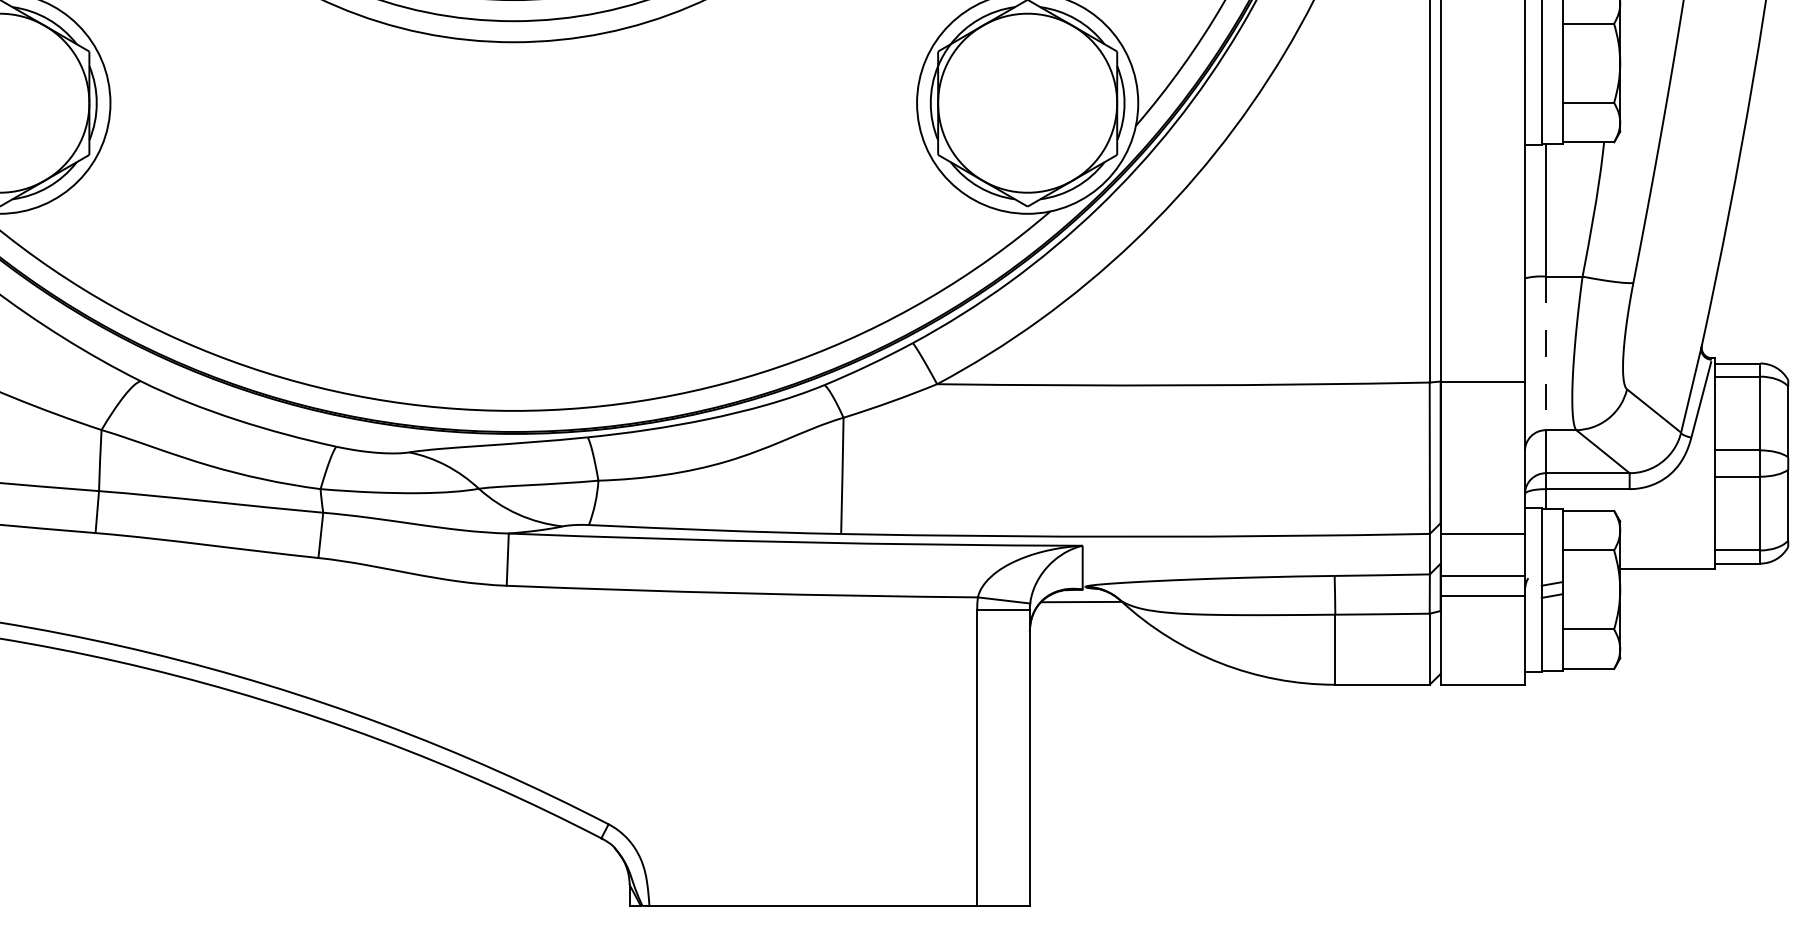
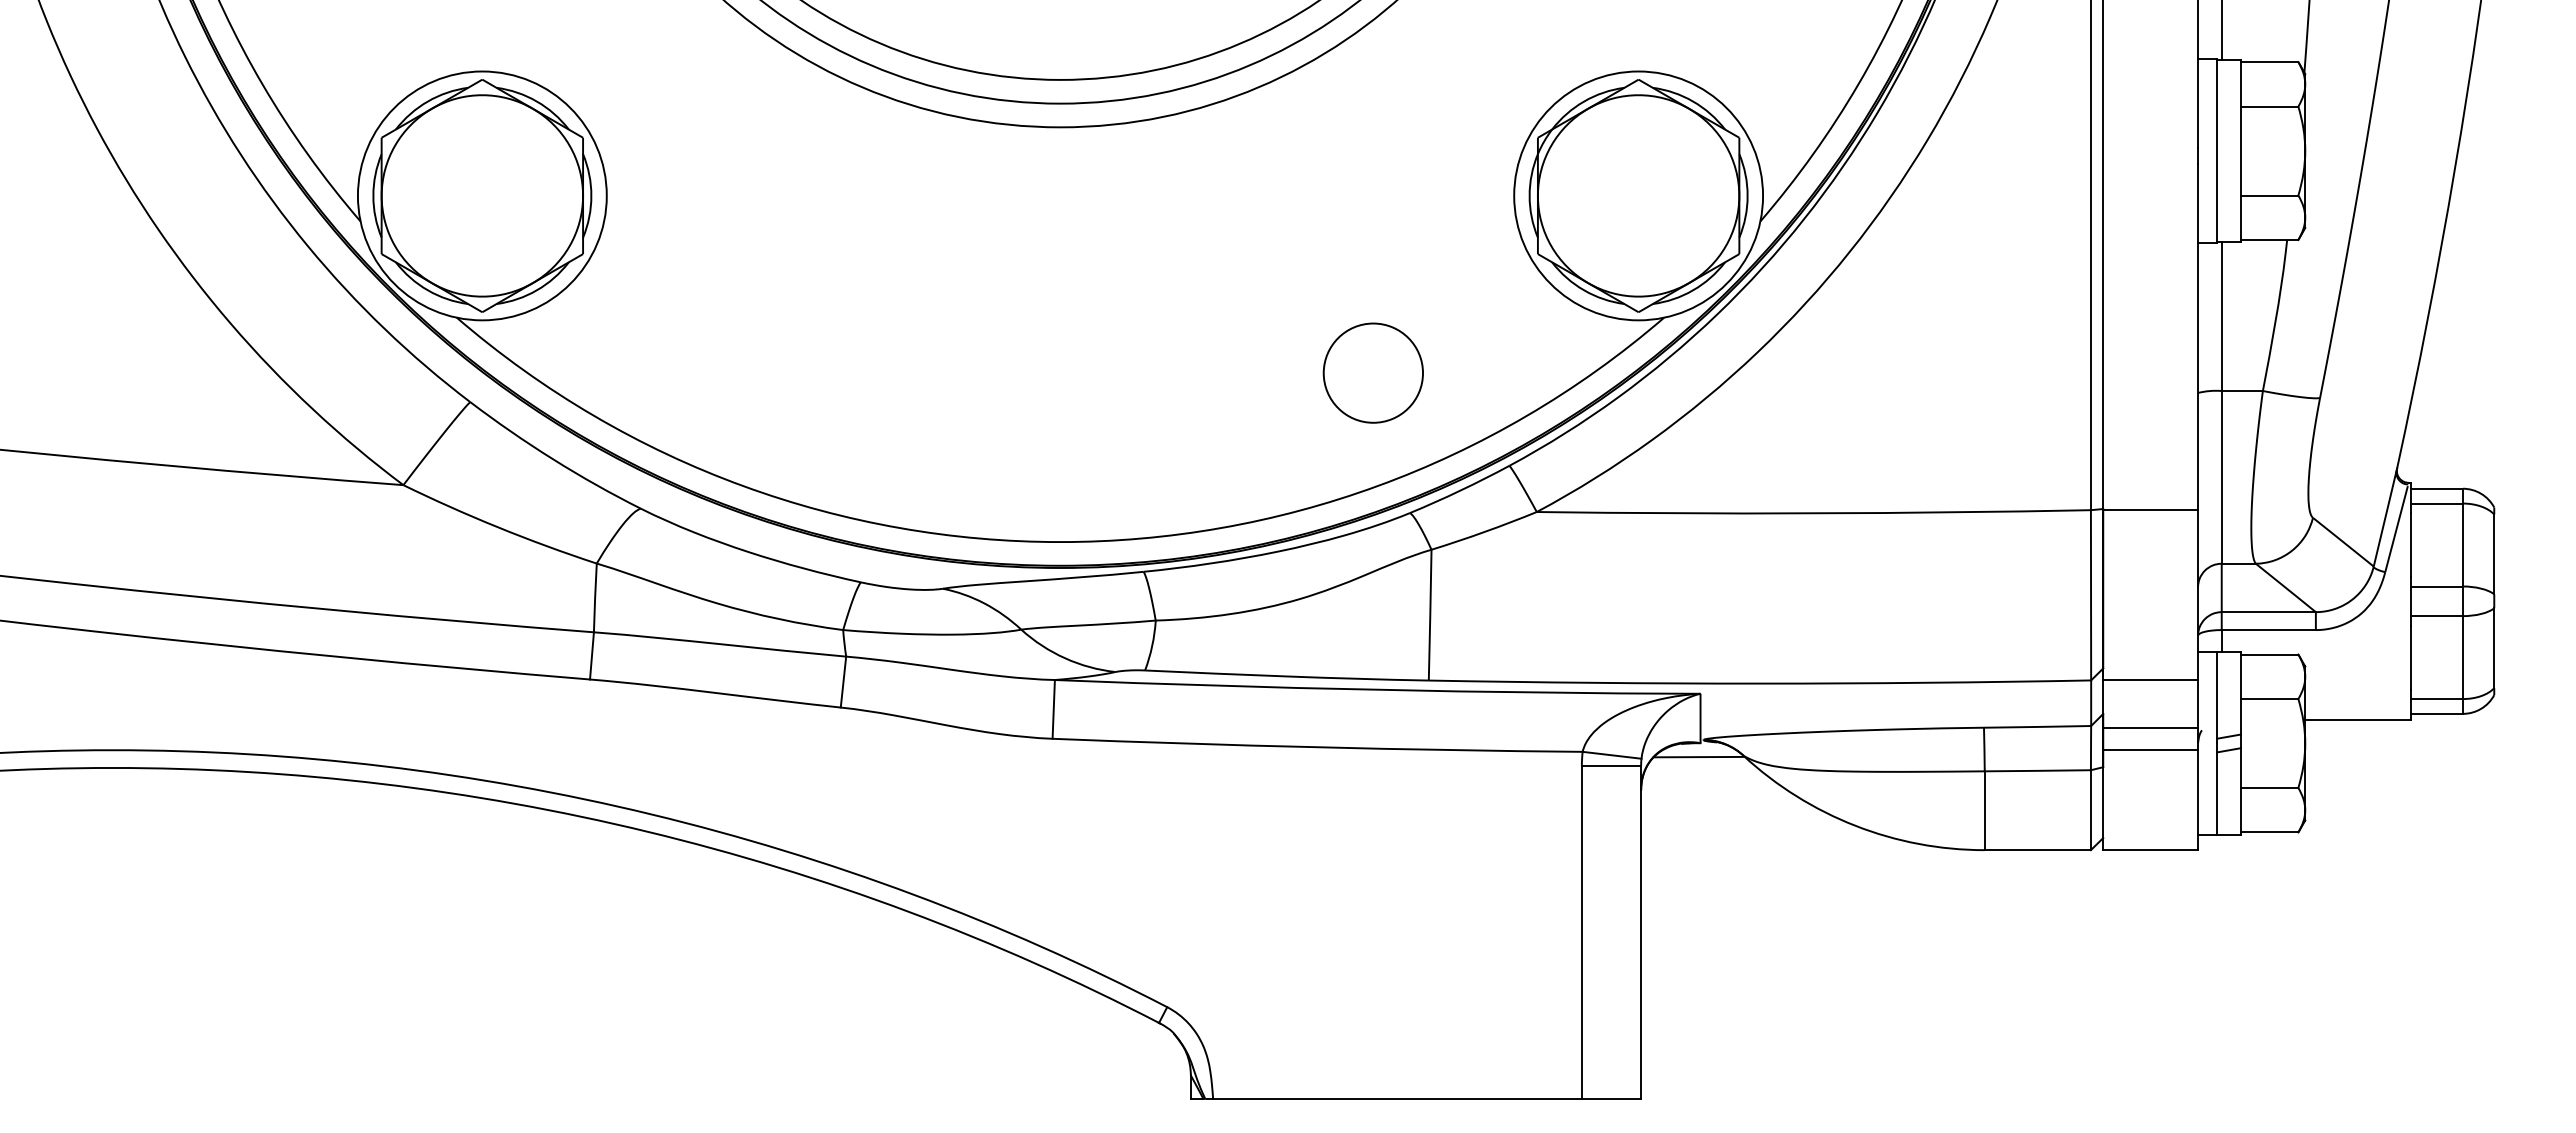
circle: (791, 260) -> (1372, 372), added
line: (1545, 353) -> (2221, 477), dashed -> solid

